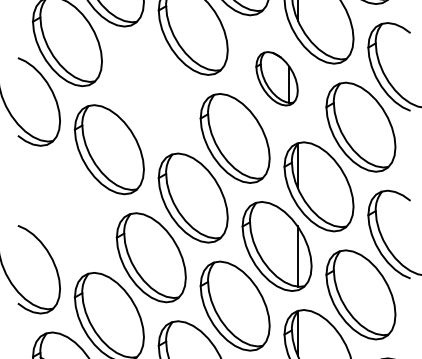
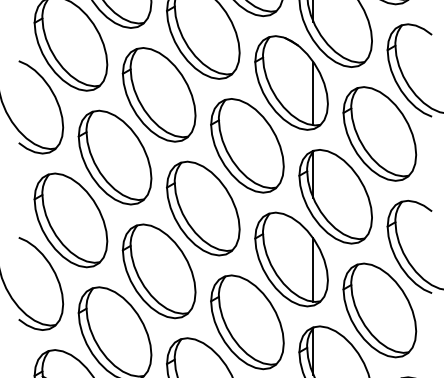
part: (277, 78) -> (291, 82), size x1.67
part: (150, 89) -> (158, 94), added
part: (67, 209) -> (70, 220), added

